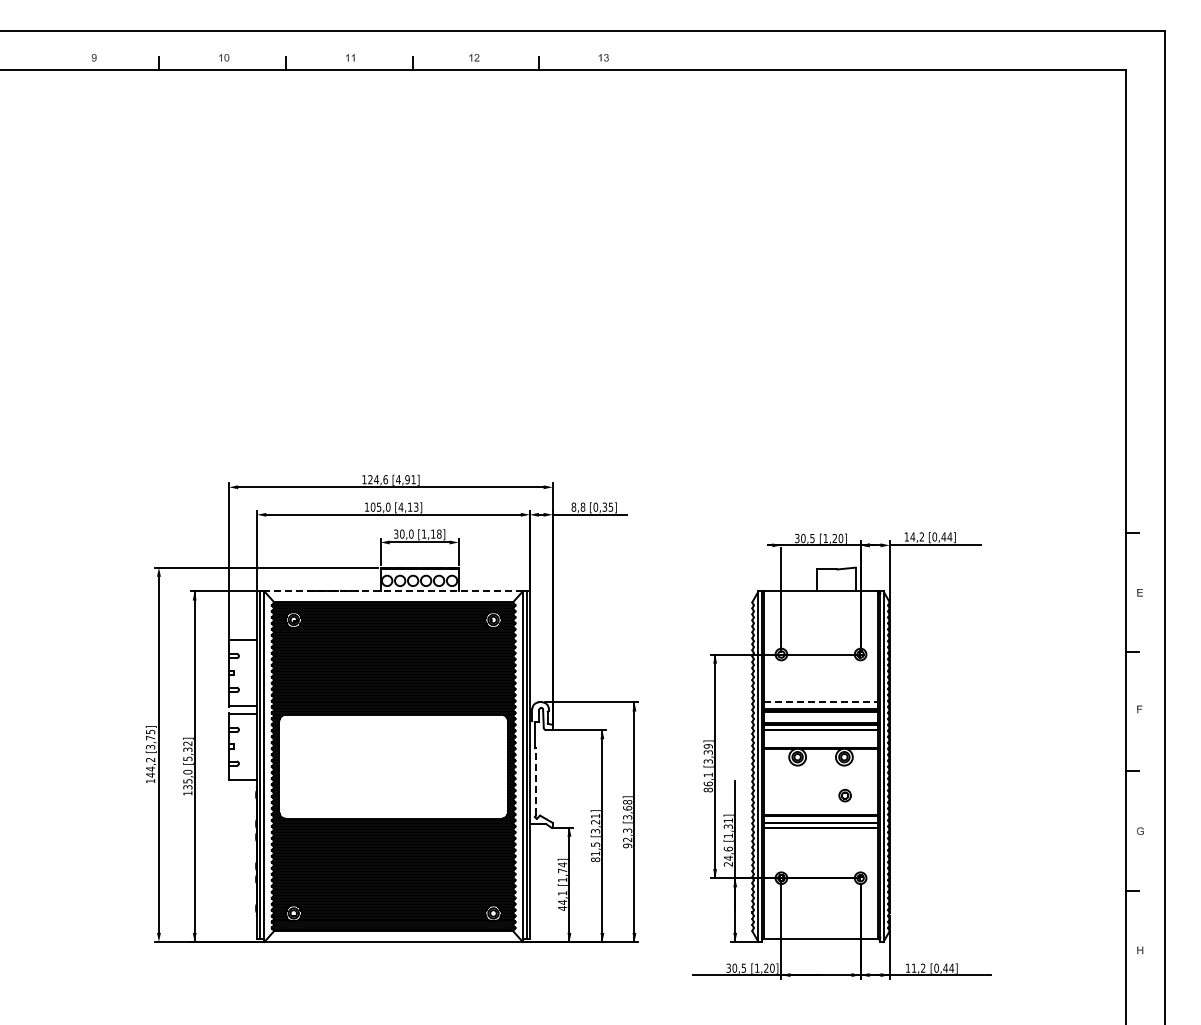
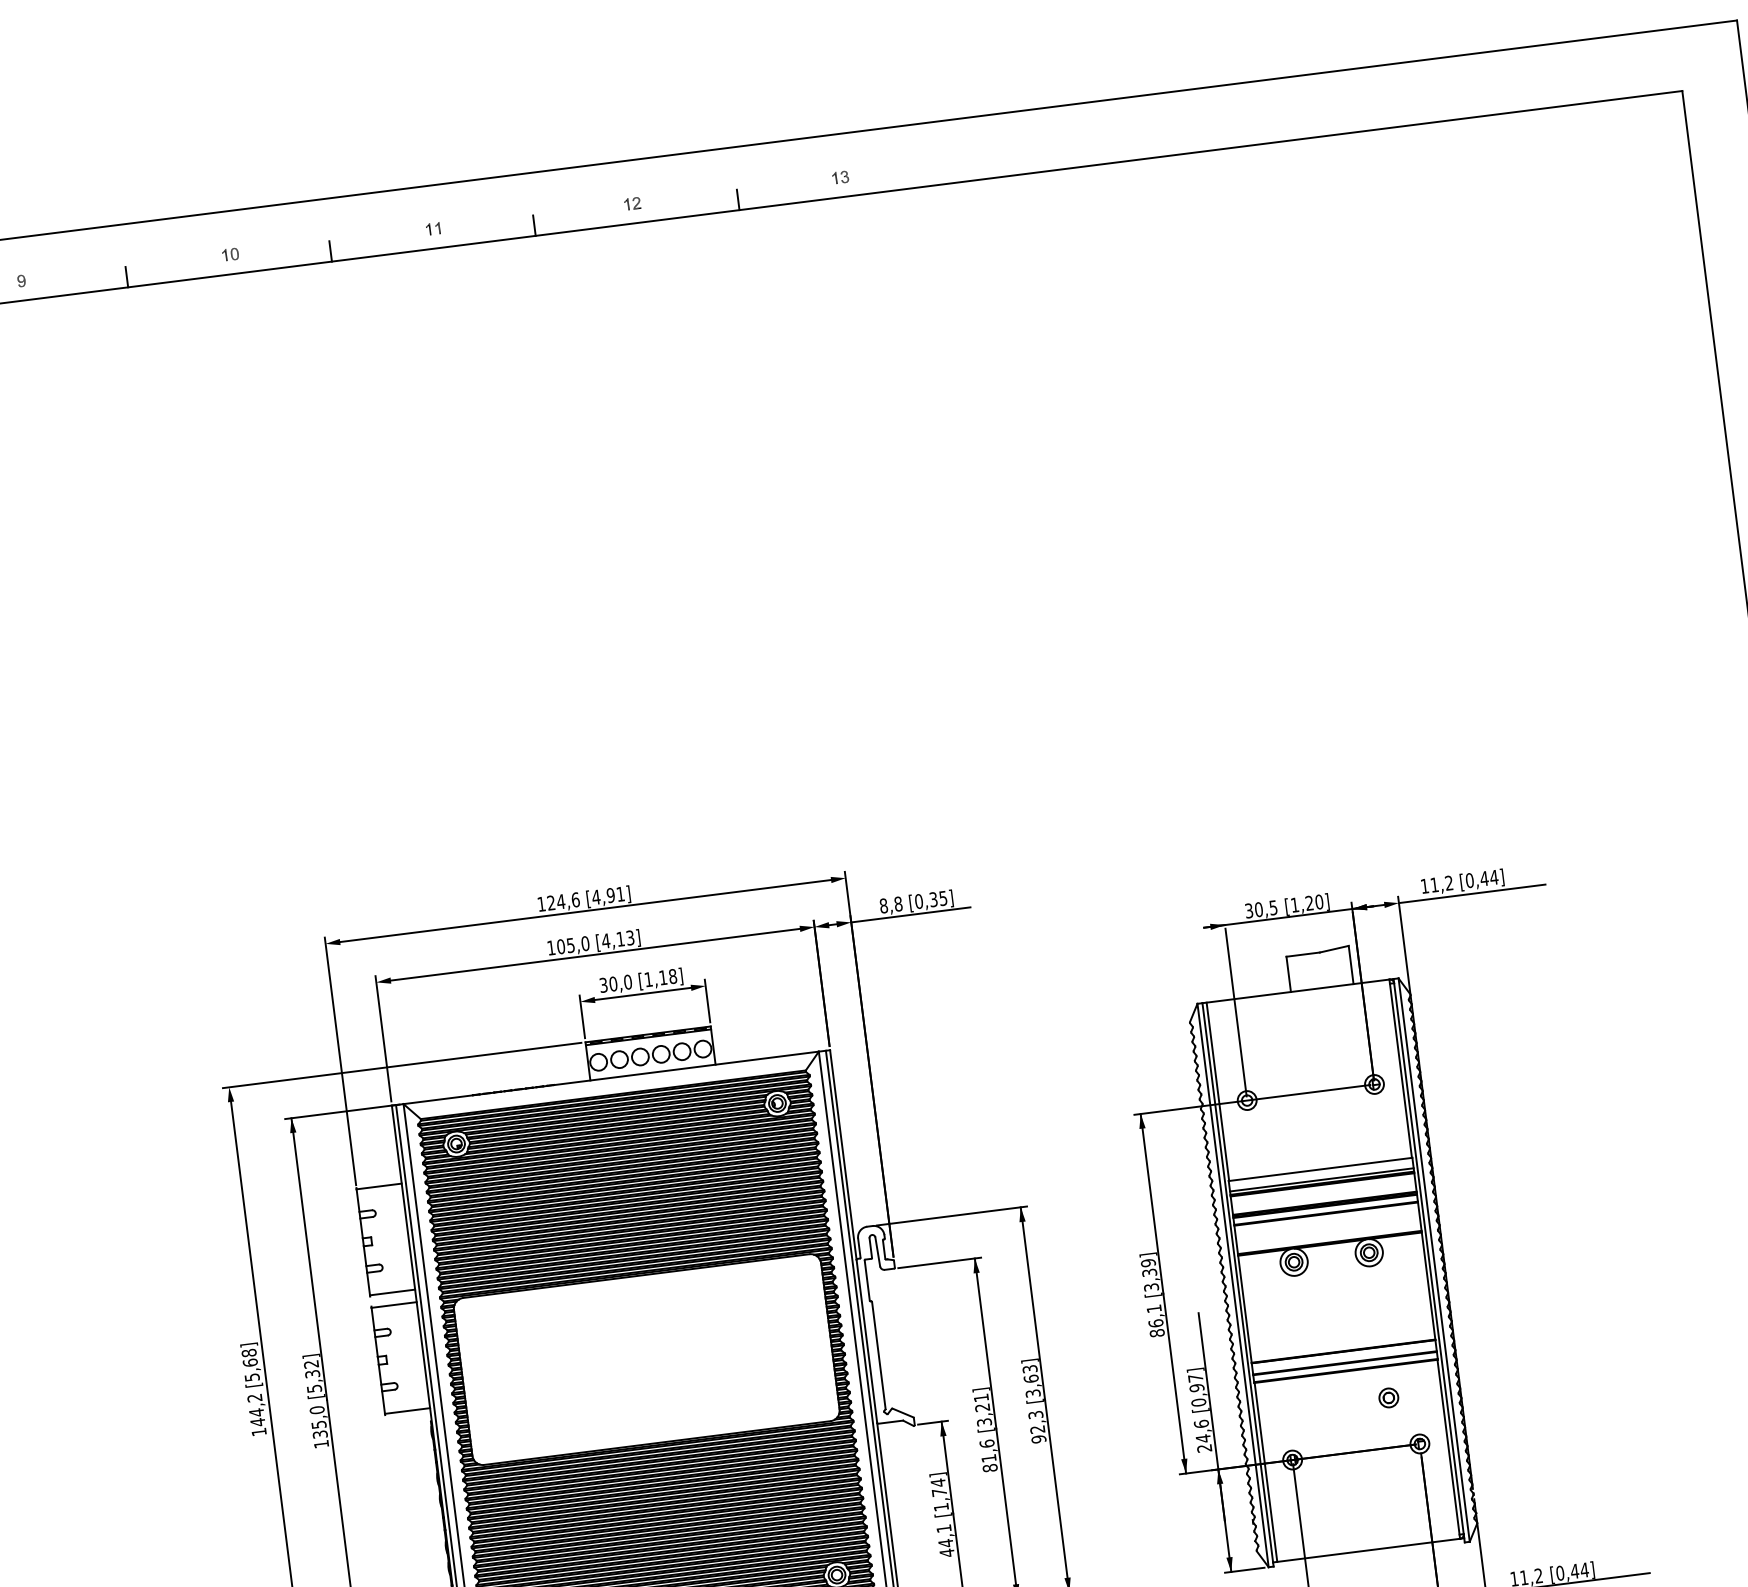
text: (912, 536) -> (1433, 884), 14,2 -> 11,2
line: (393, 591) -> (610, 1078), dashed -> solid
line: (821, 702) -> (1321, 1169), dashed -> solid
text: (150, 739) -> (250, 1365), [3,75] -> [5,68]
line: (536, 781) -> (879, 1354), dashed -> solid
part: (844, 795) -> (1387, 1397), moved
text: (627, 801) -> (1029, 1367), [3,68] -> [3,63]
text: (727, 828) -> (1195, 1391), [1,31] -> [0,97]
text: (595, 844) -> (986, 1443), 81,5 -> 81,6

